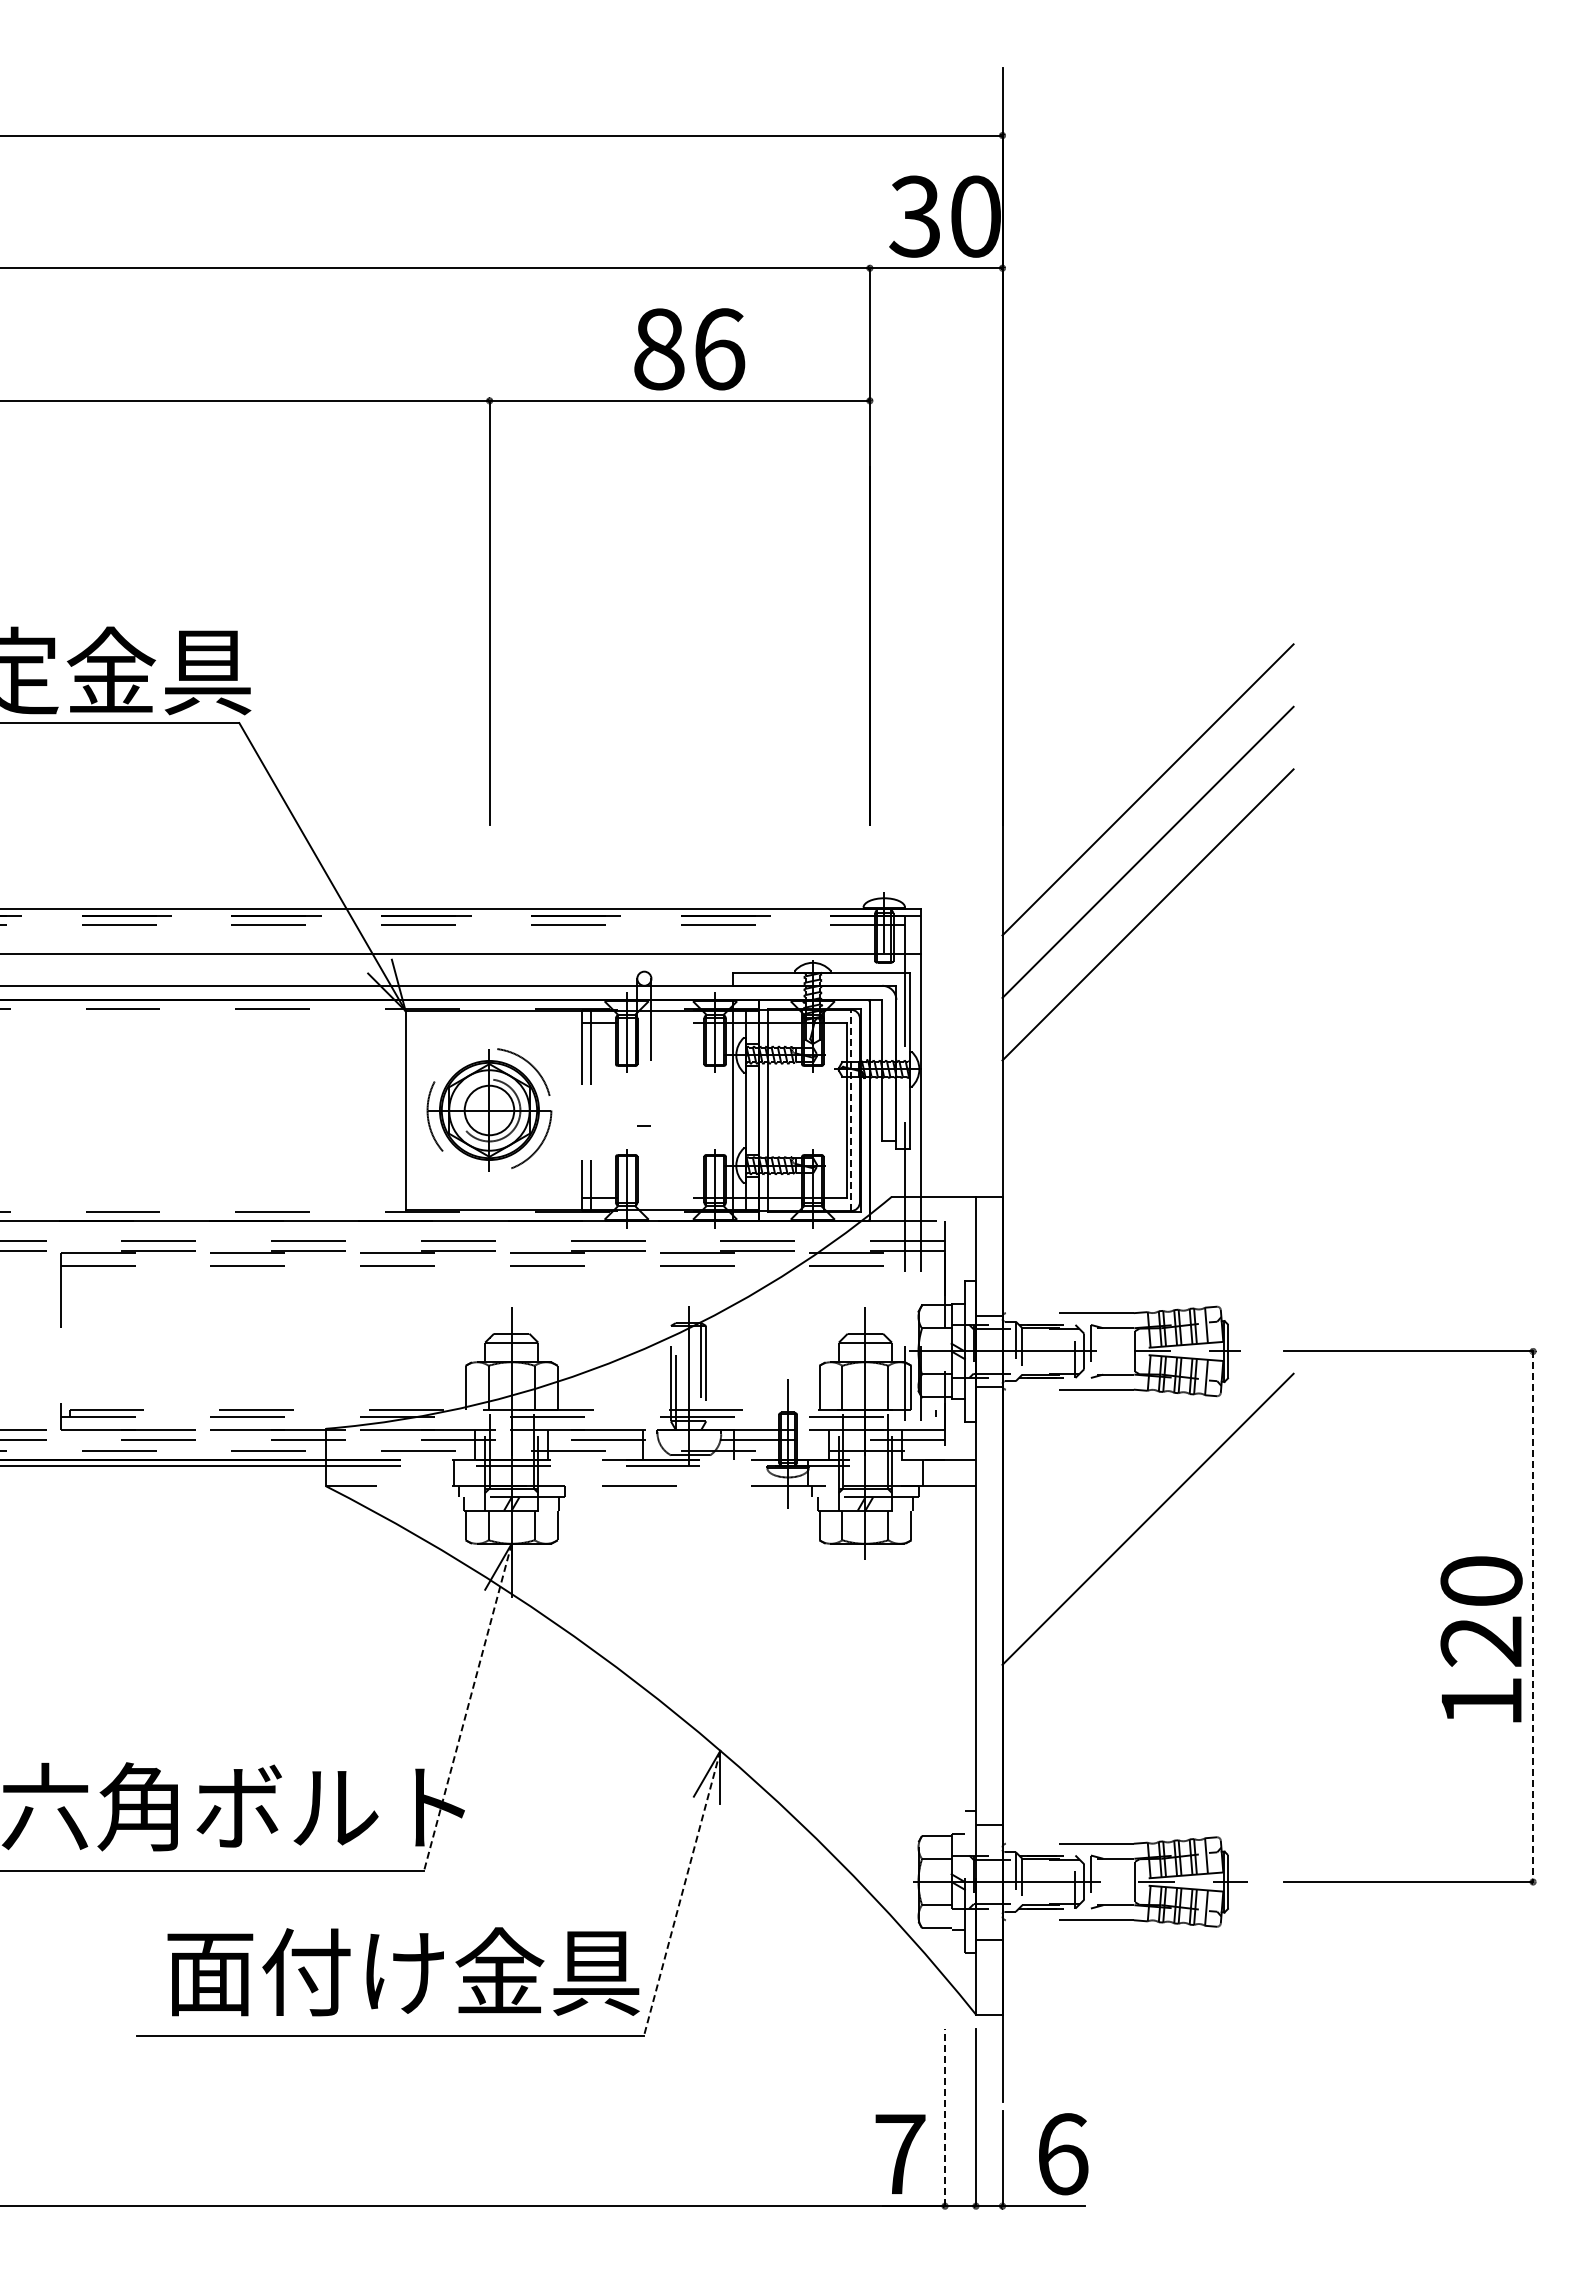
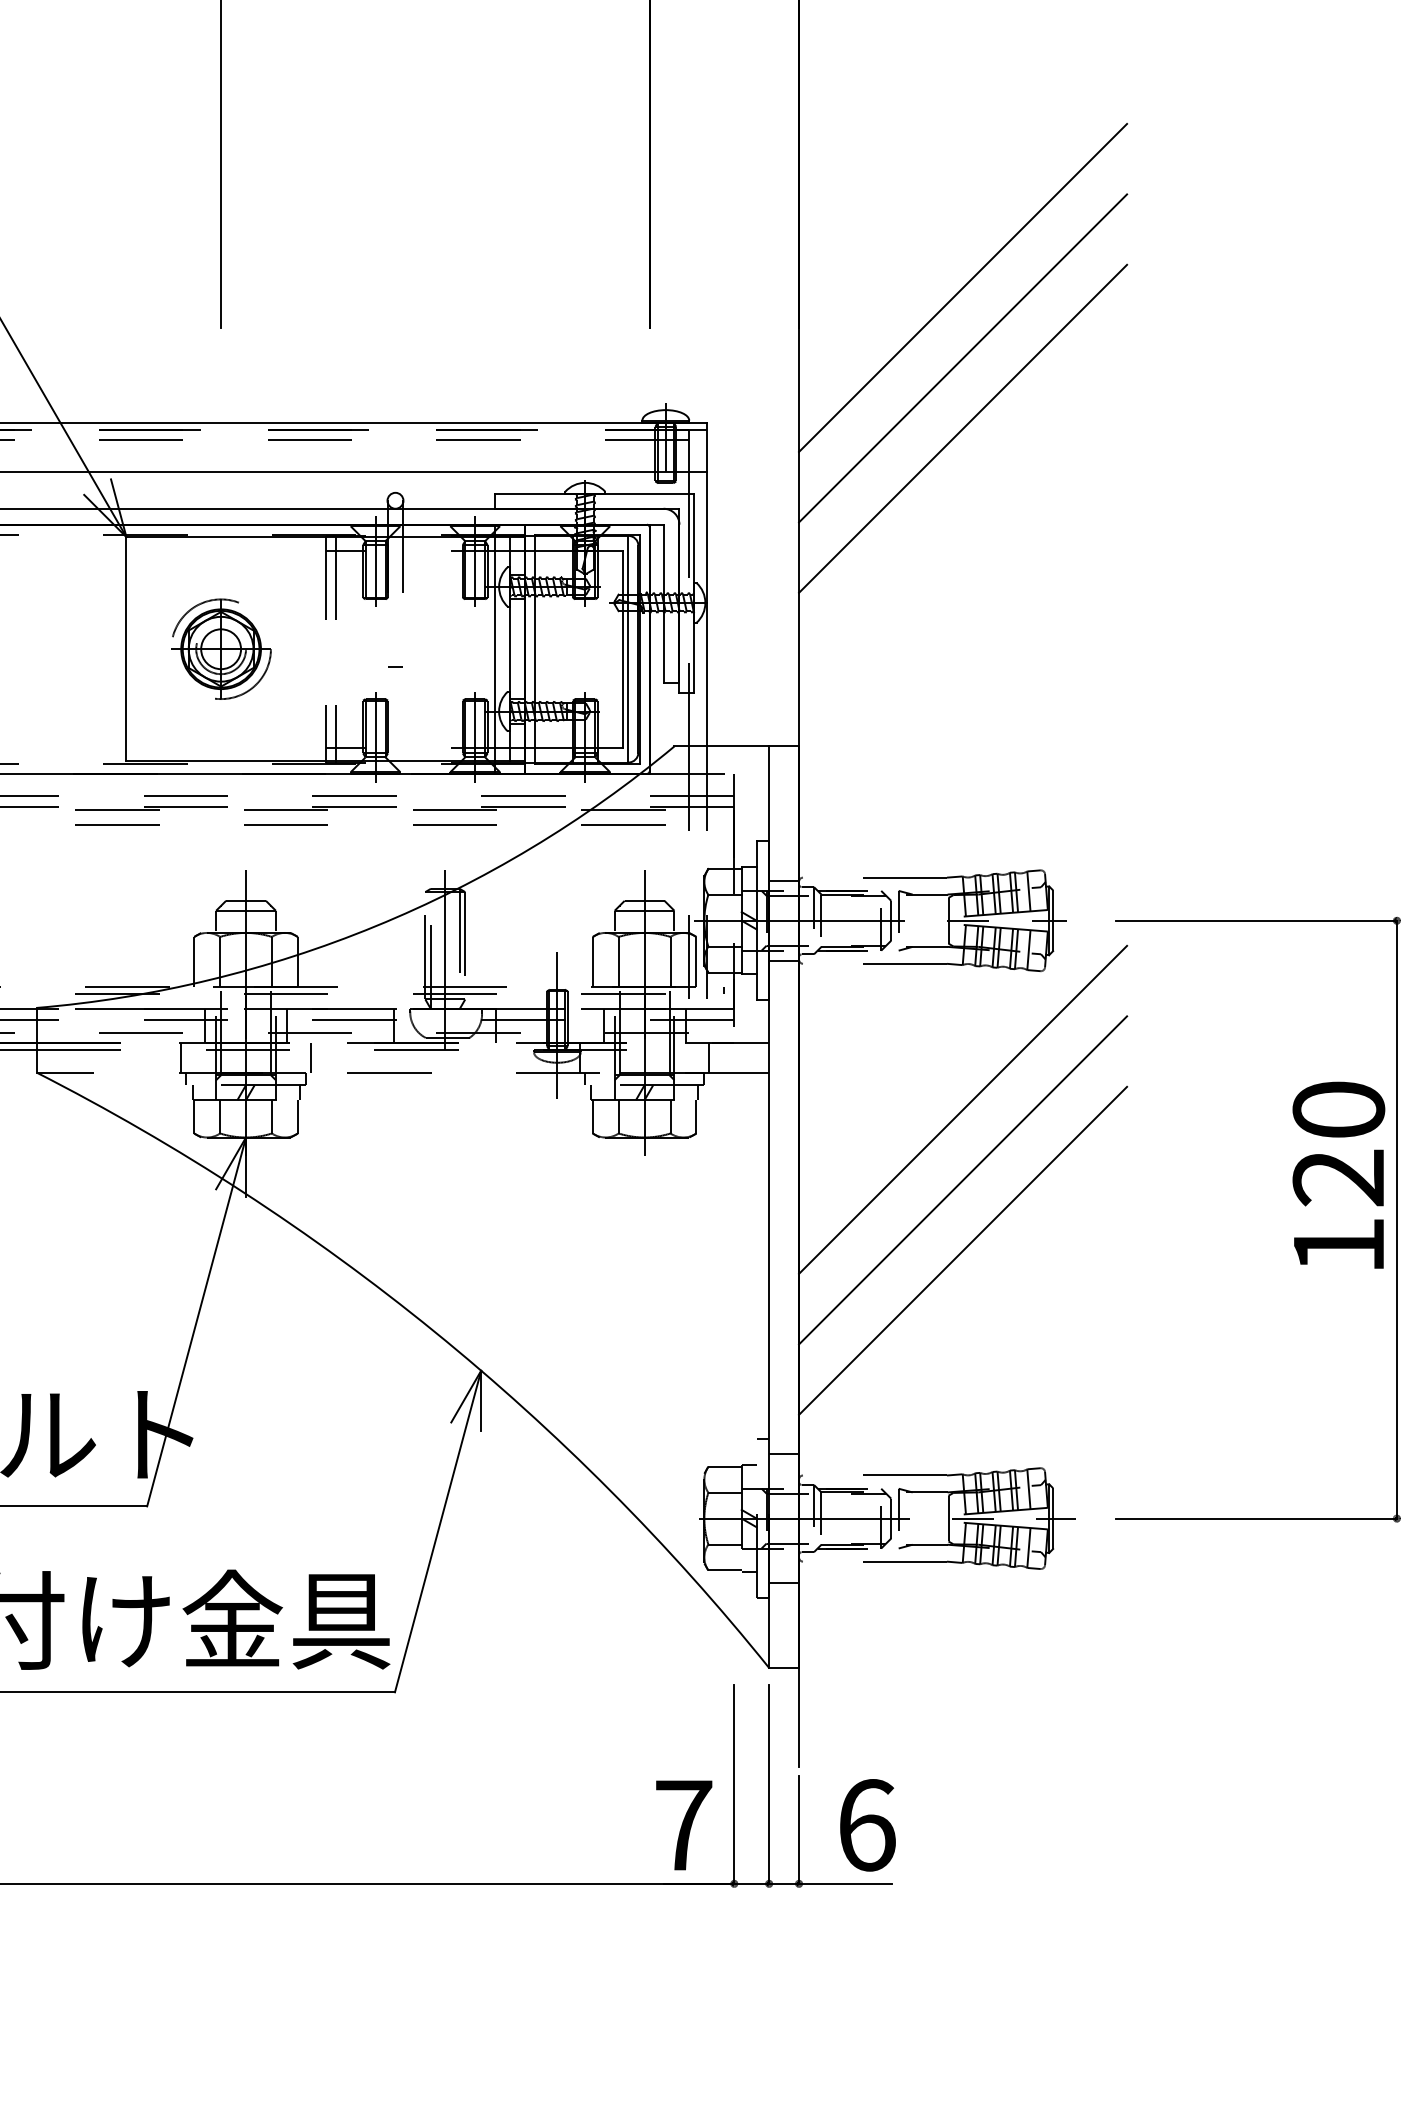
part: (489, 1110) -> (220, 649), size x0.71
line: (851, 1110) -> (628, 649), dashed -> solid
line: (569, 1472) -> (311, 1057), added
line: (1147, 1581) -> (962, 1179), added
line: (1533, 1617) -> (1397, 1220), dashed -> solid
text: (1481, 1639) -> (1338, 1175), moved
line: (1147, 1643) -> (962, 1249), added
line: (467, 1707) -> (196, 1321), dashed -> solid
line: (682, 1893) -> (438, 1531), dashed -> solid
line: (945, 2117) -> (734, 1783), dashed -> solid

